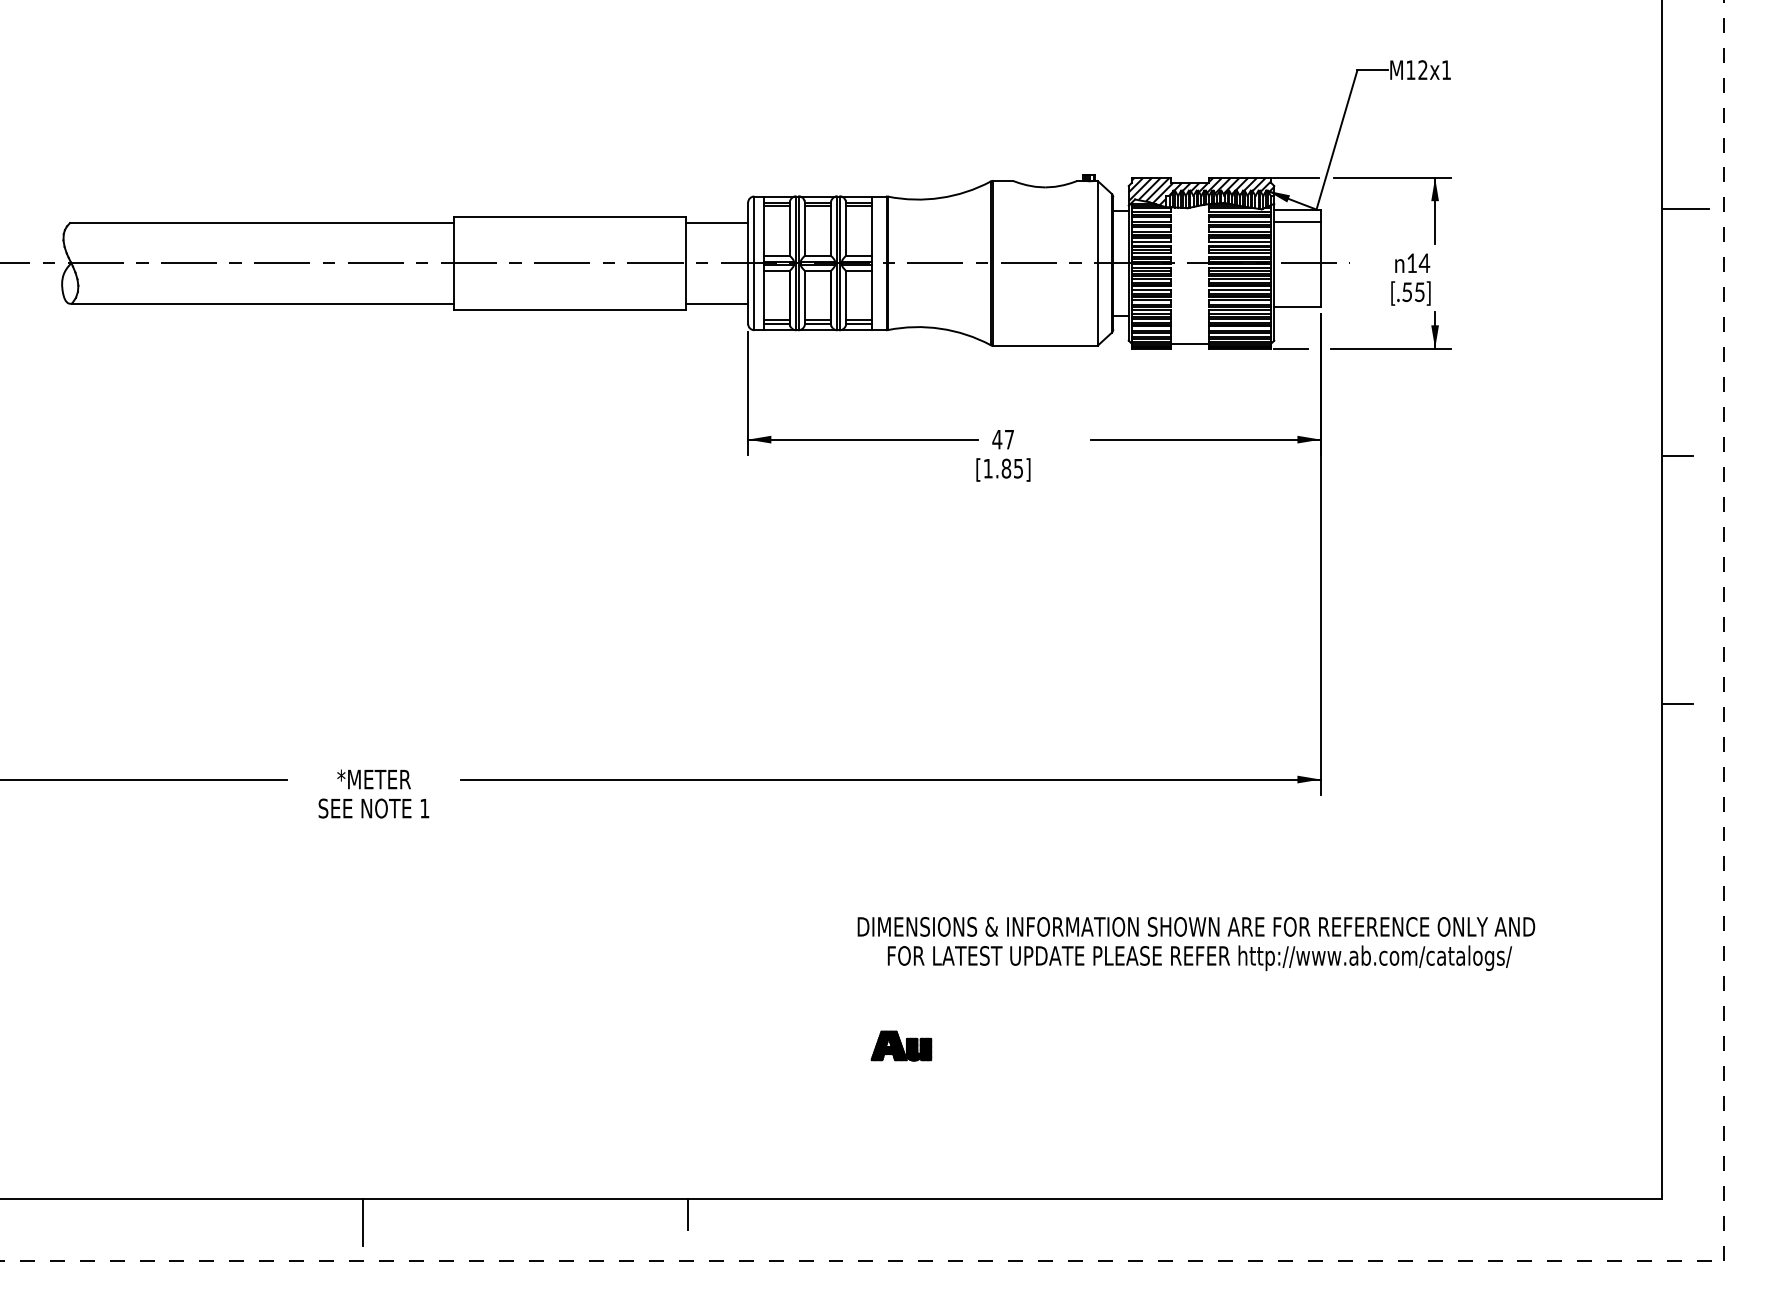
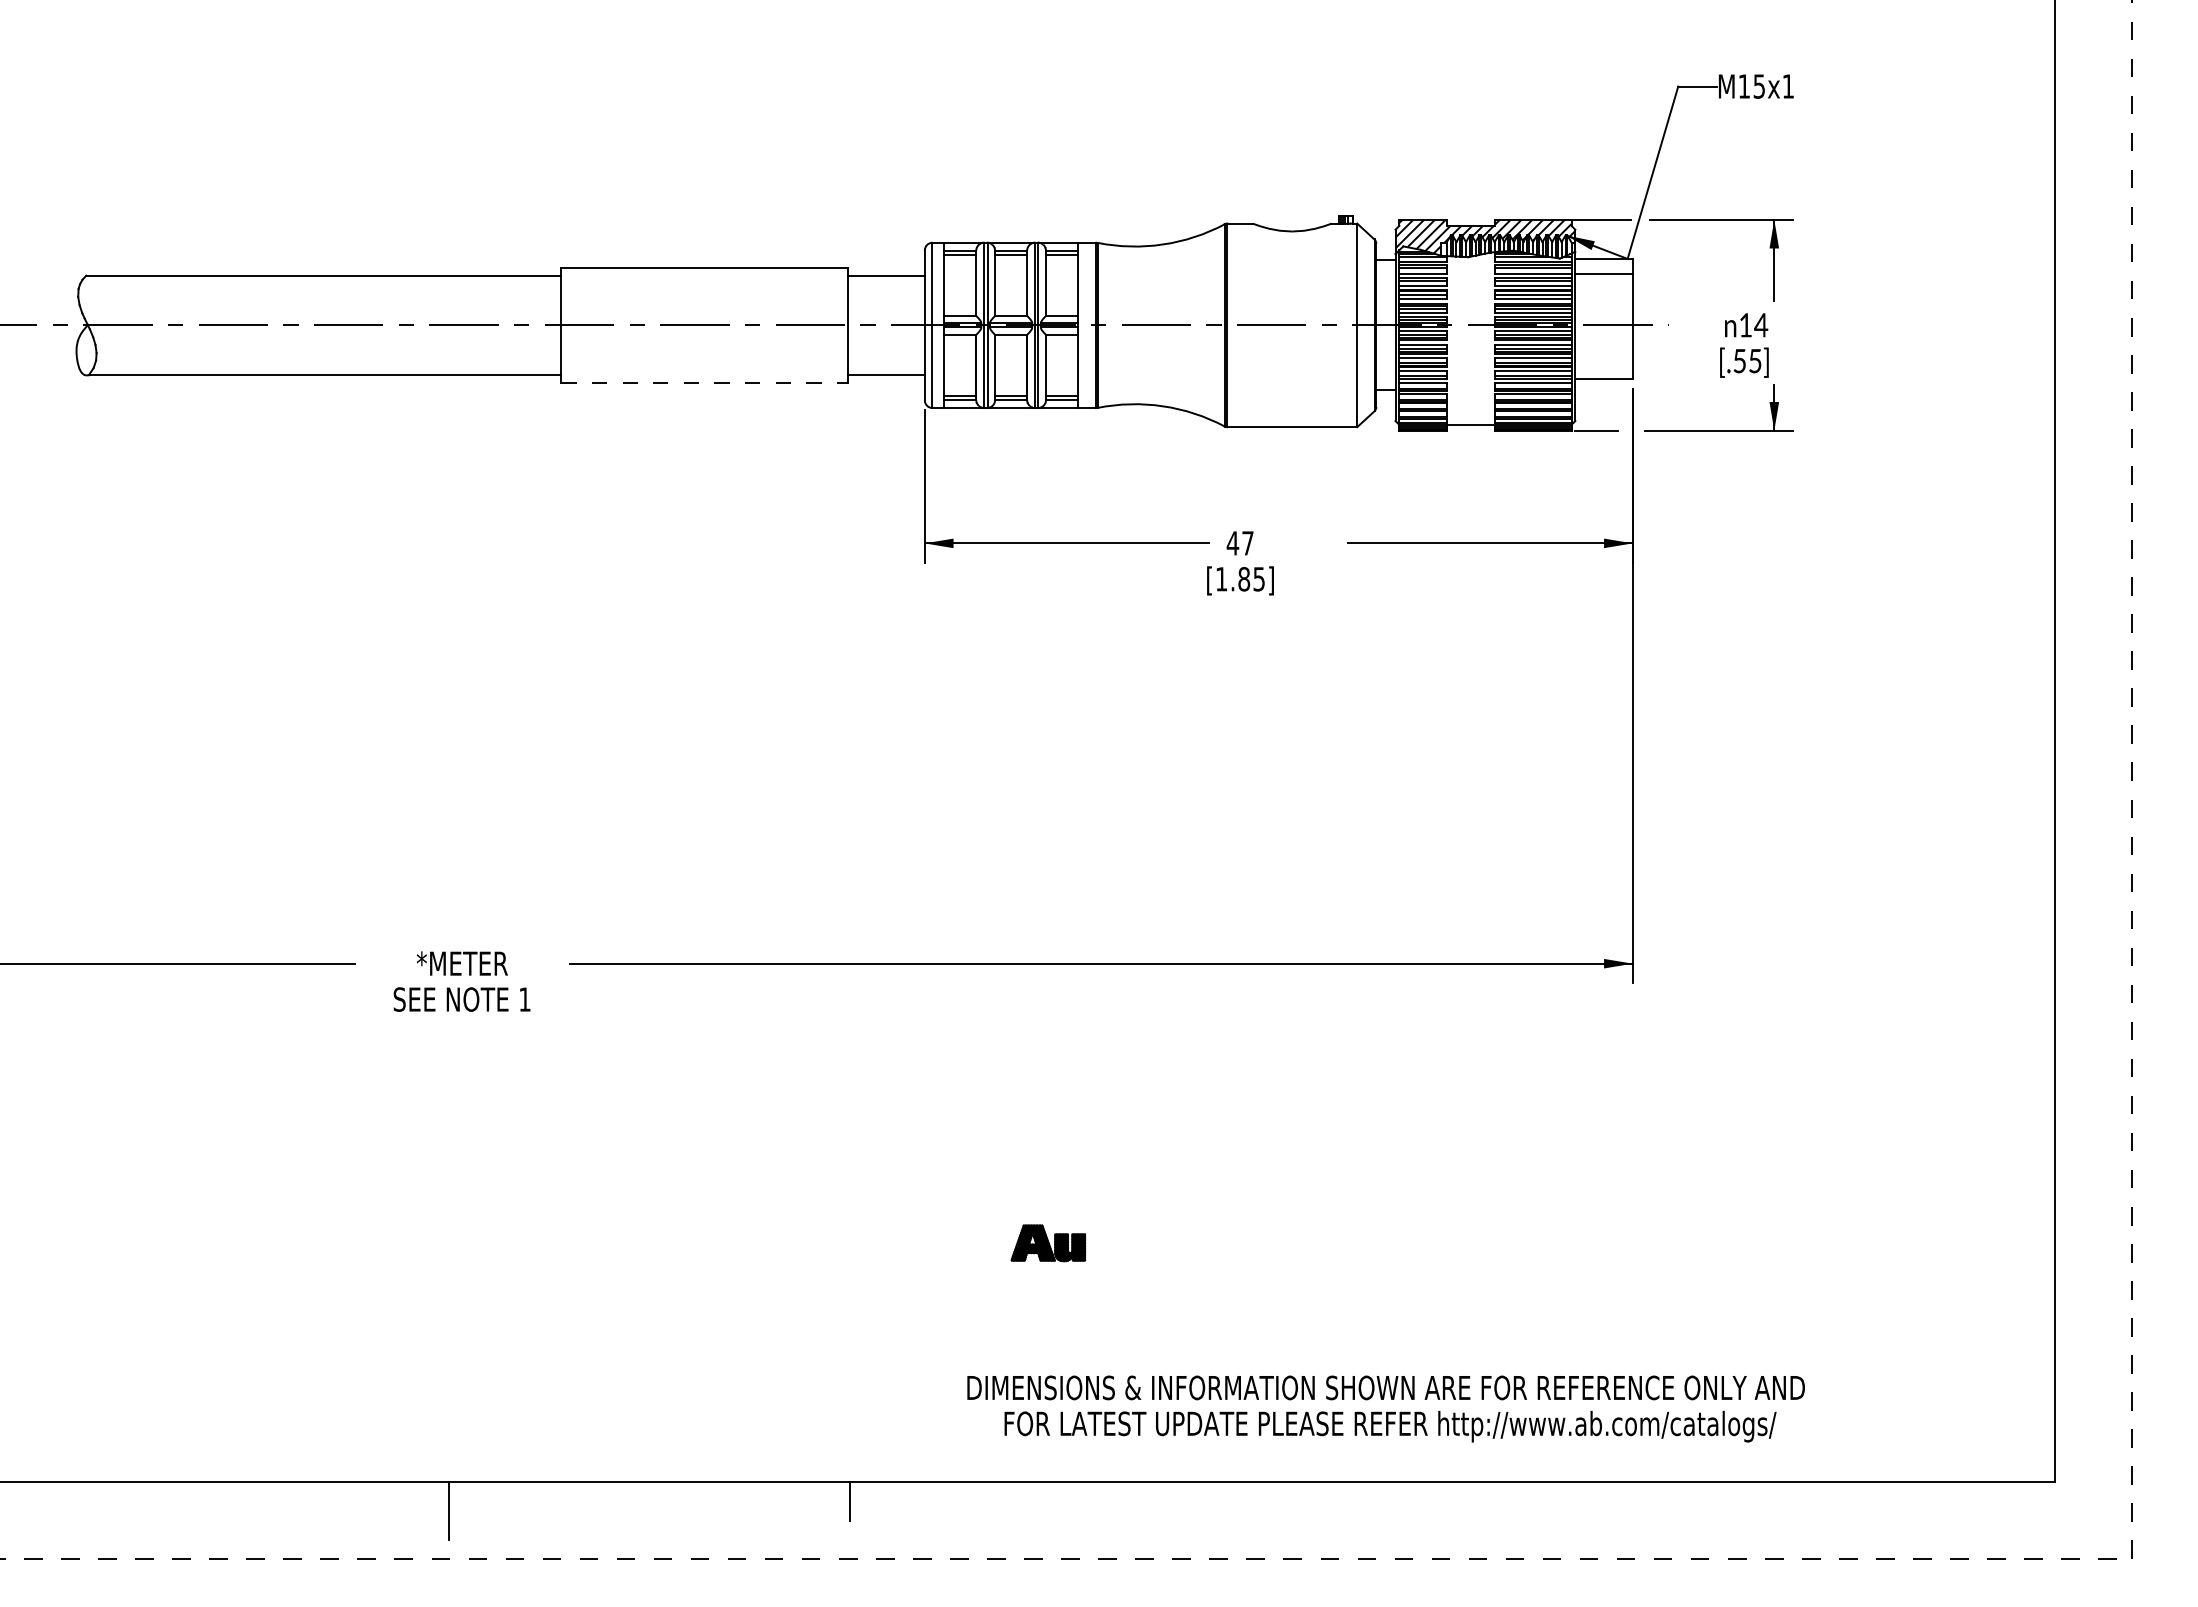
text: (1422, 70) -> (1758, 86), M12x1 -> M15x1
line: (1685, 208) -> (2083, 257), removed
line: (570, 309) -> (705, 382), solid -> dashed
line: (1677, 455) -> (2074, 563), removed
line: (1677, 704) -> (2074, 870), removed
text: (1195, 943) -> (1385, 1408), moved
part: (901, 1046) -> (1048, 1243), moved

